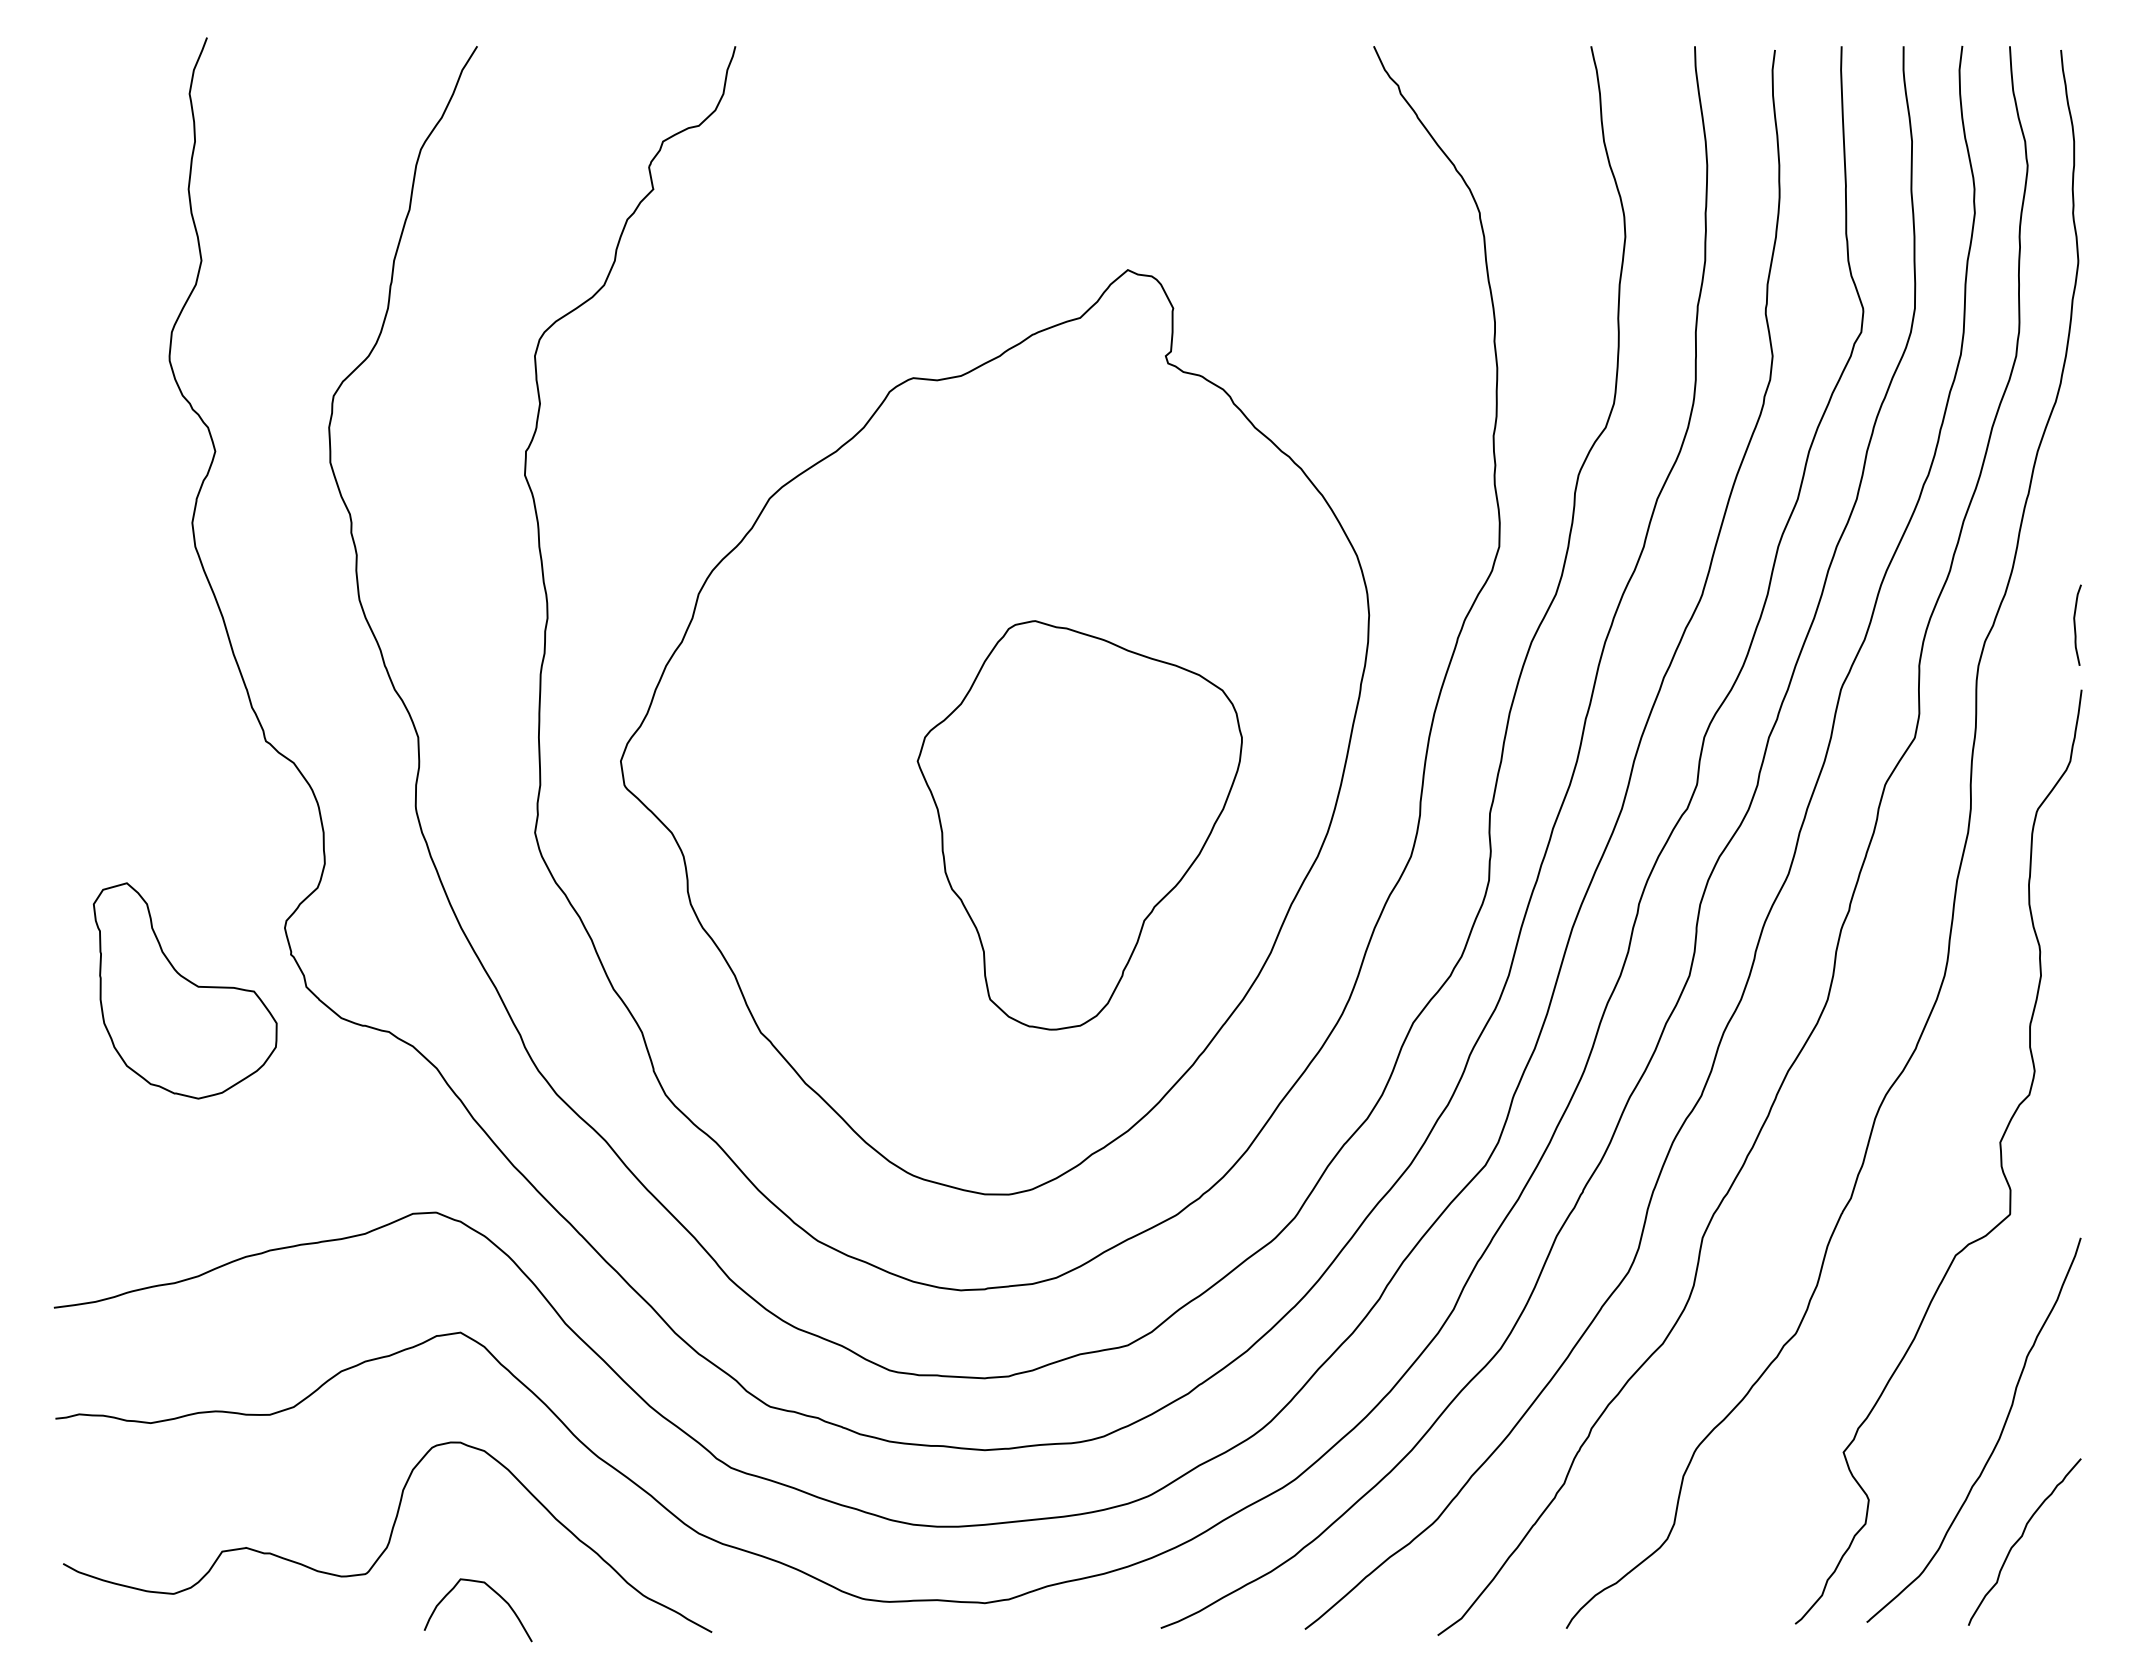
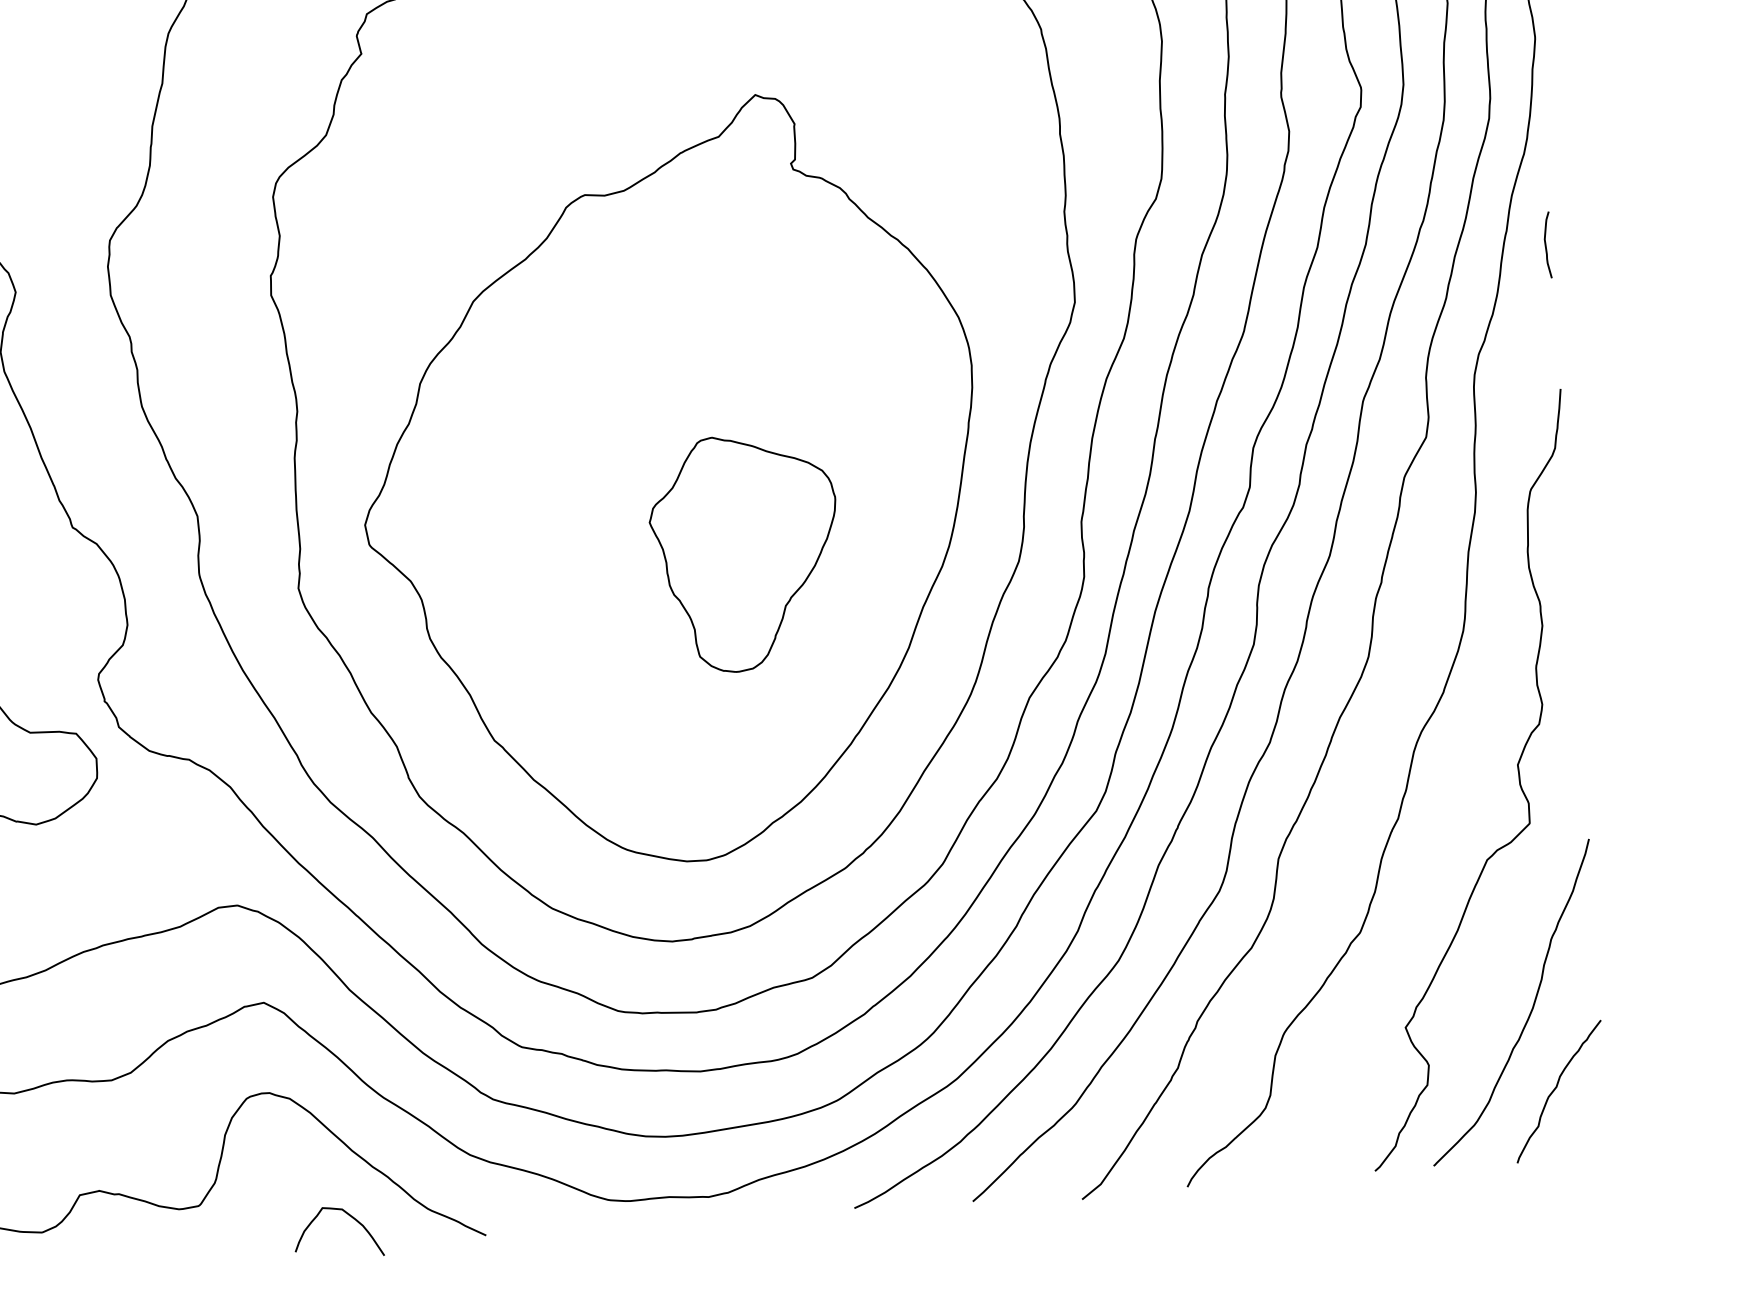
curve: (2075, 624) -> (1546, 244), moved
part: (1079, 825) -> (745, 553), size x0.7
curve: (494, 1592) -> (351, 1217), moved

